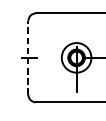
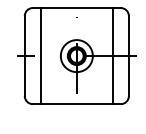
line: (28, 57) -> (24, 55), dashed -> solid
line: (42, 58) -> (40, 56), added

